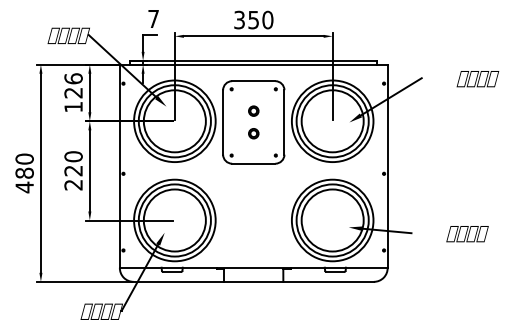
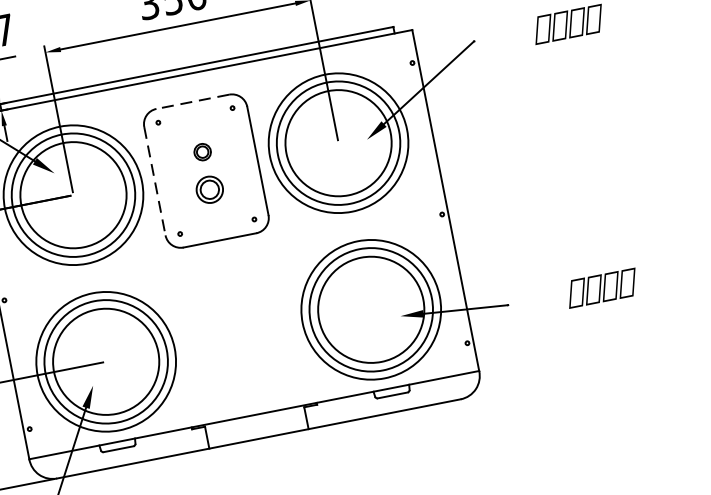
line: (253, 81) -> (192, 102), solid -> dashed
line: (223, 122) -> (155, 181), solid -> dashed
part: (253, 133) -> (209, 189), size x1.6

